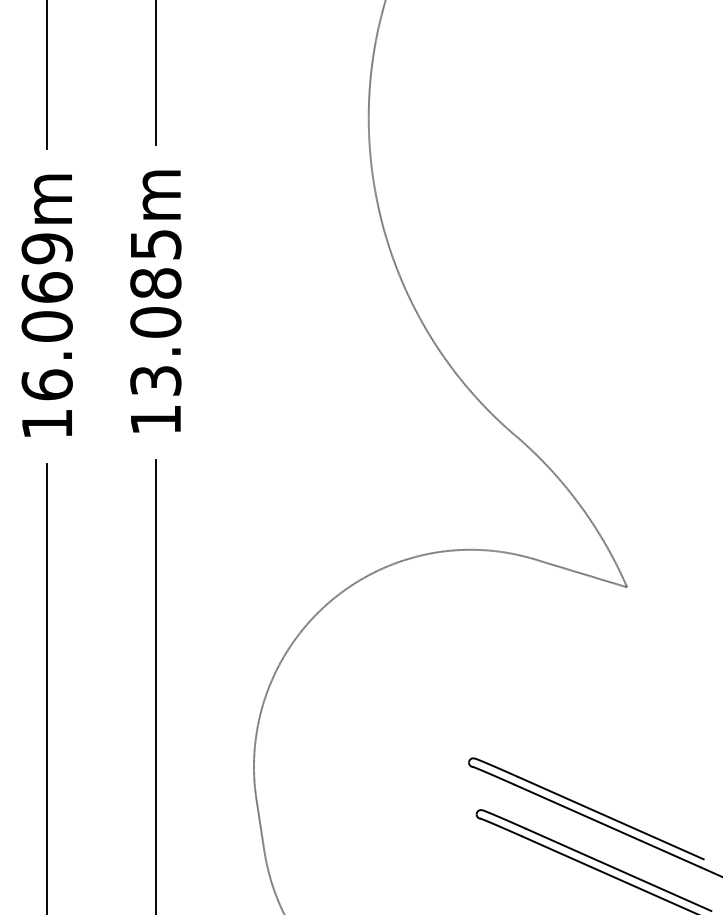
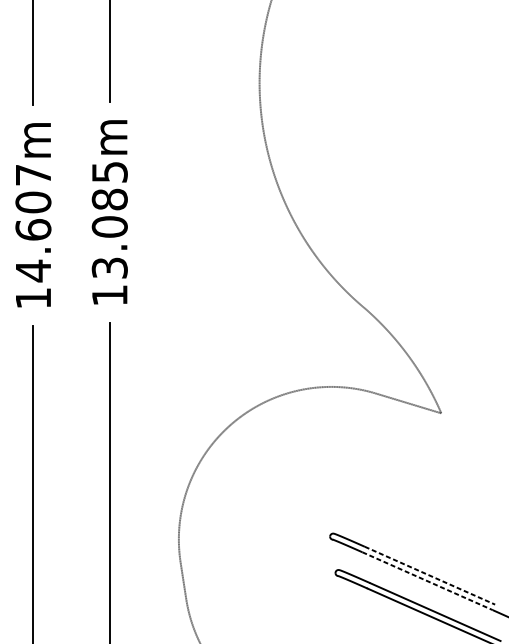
text: (46, 317) -> (32, 223), 16.069m -> 14.607m
line: (611, 818) -> (430, 575), solid -> dashed
line: (607, 826) -> (427, 581), solid -> dashed

